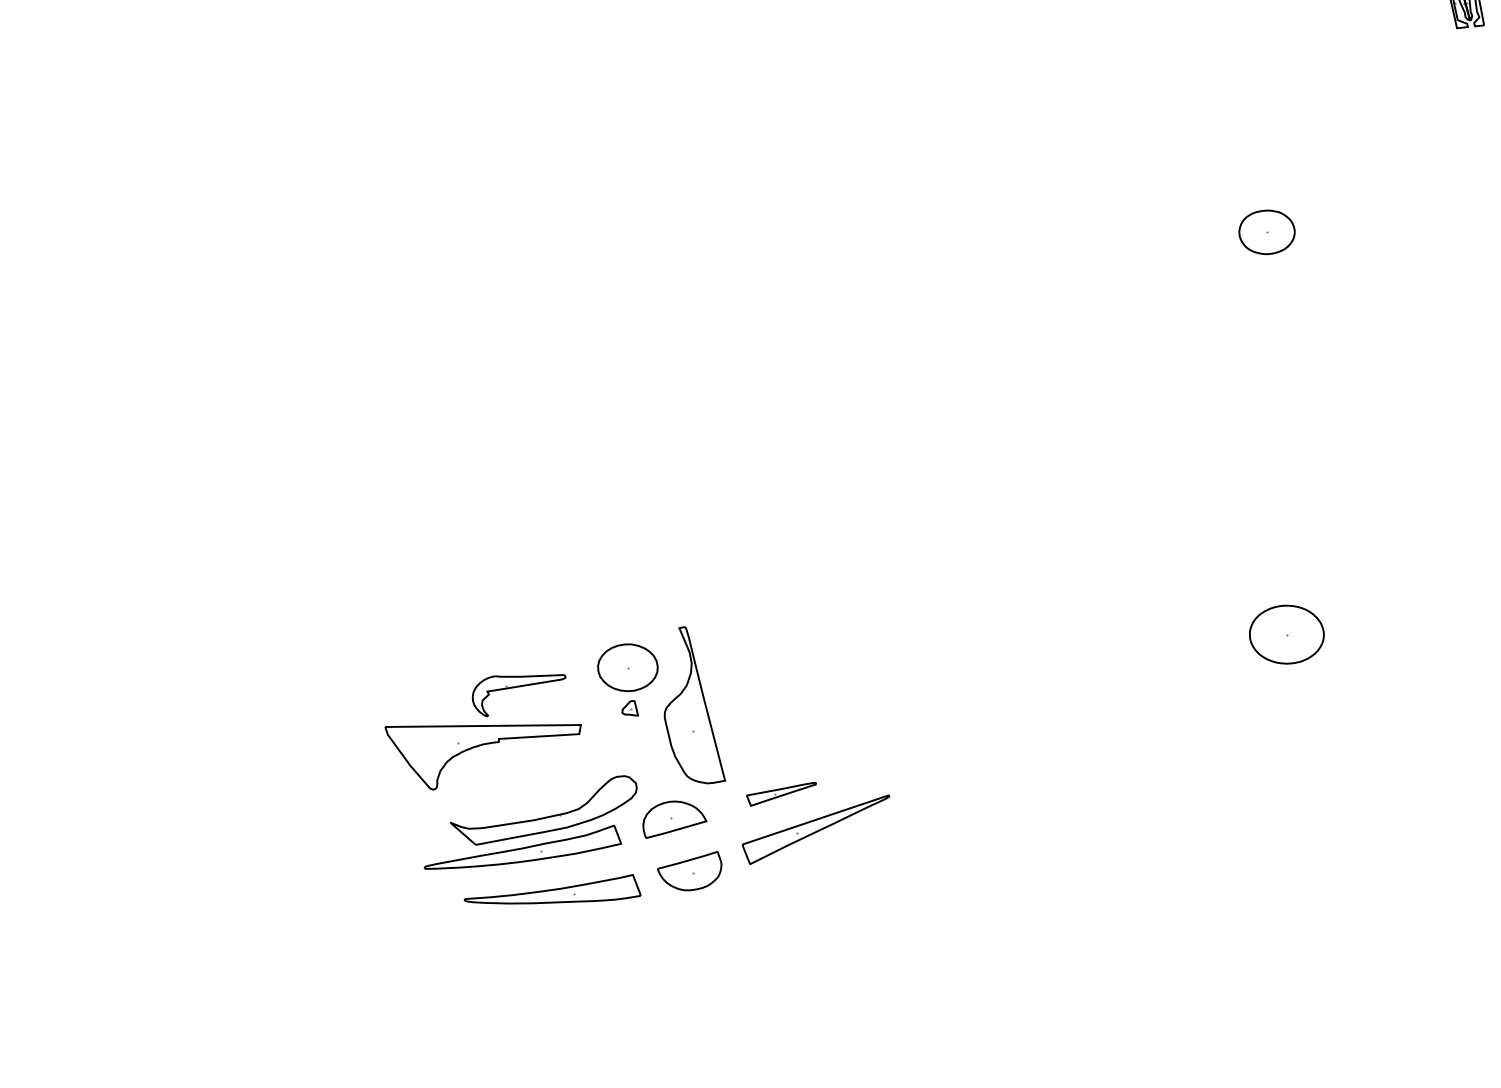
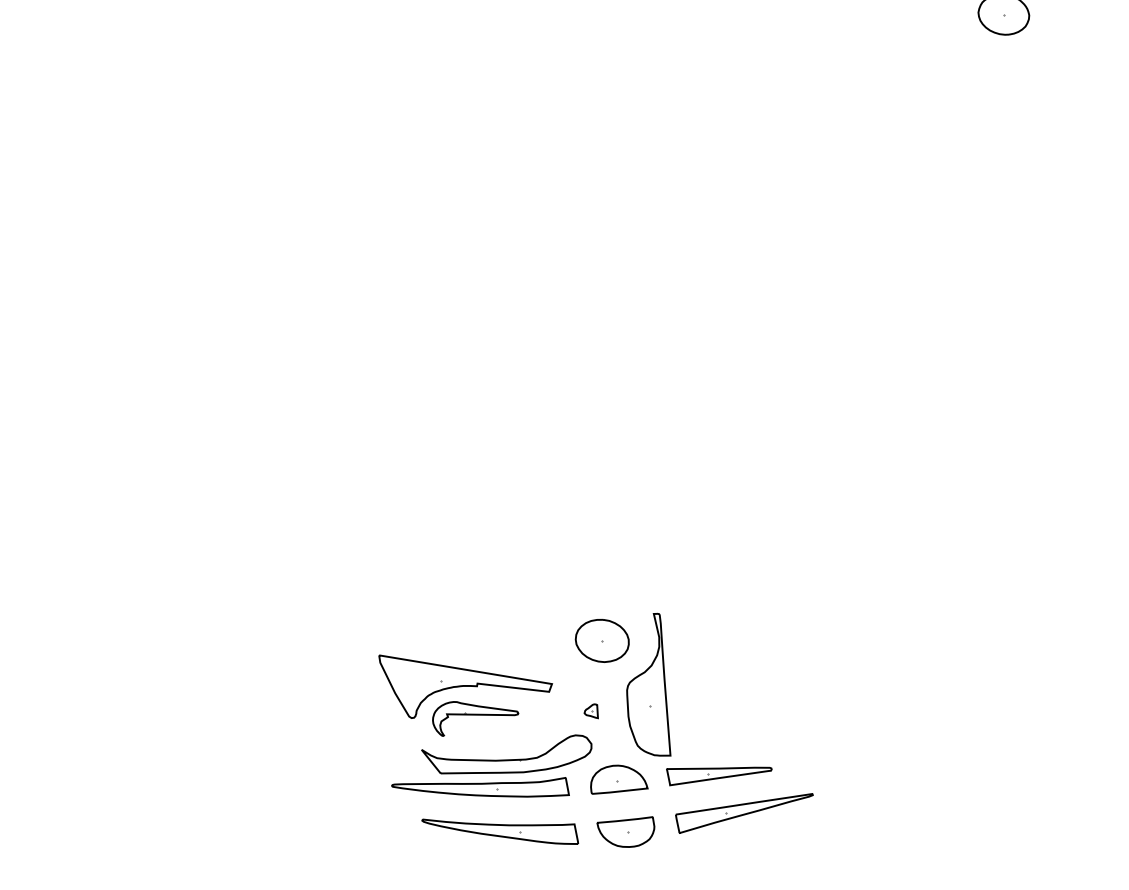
part: (518, 687) -> (475, 715), moved
part: (630, 708) -> (592, 710), moved
part: (781, 794) -> (718, 776), size x1.67

